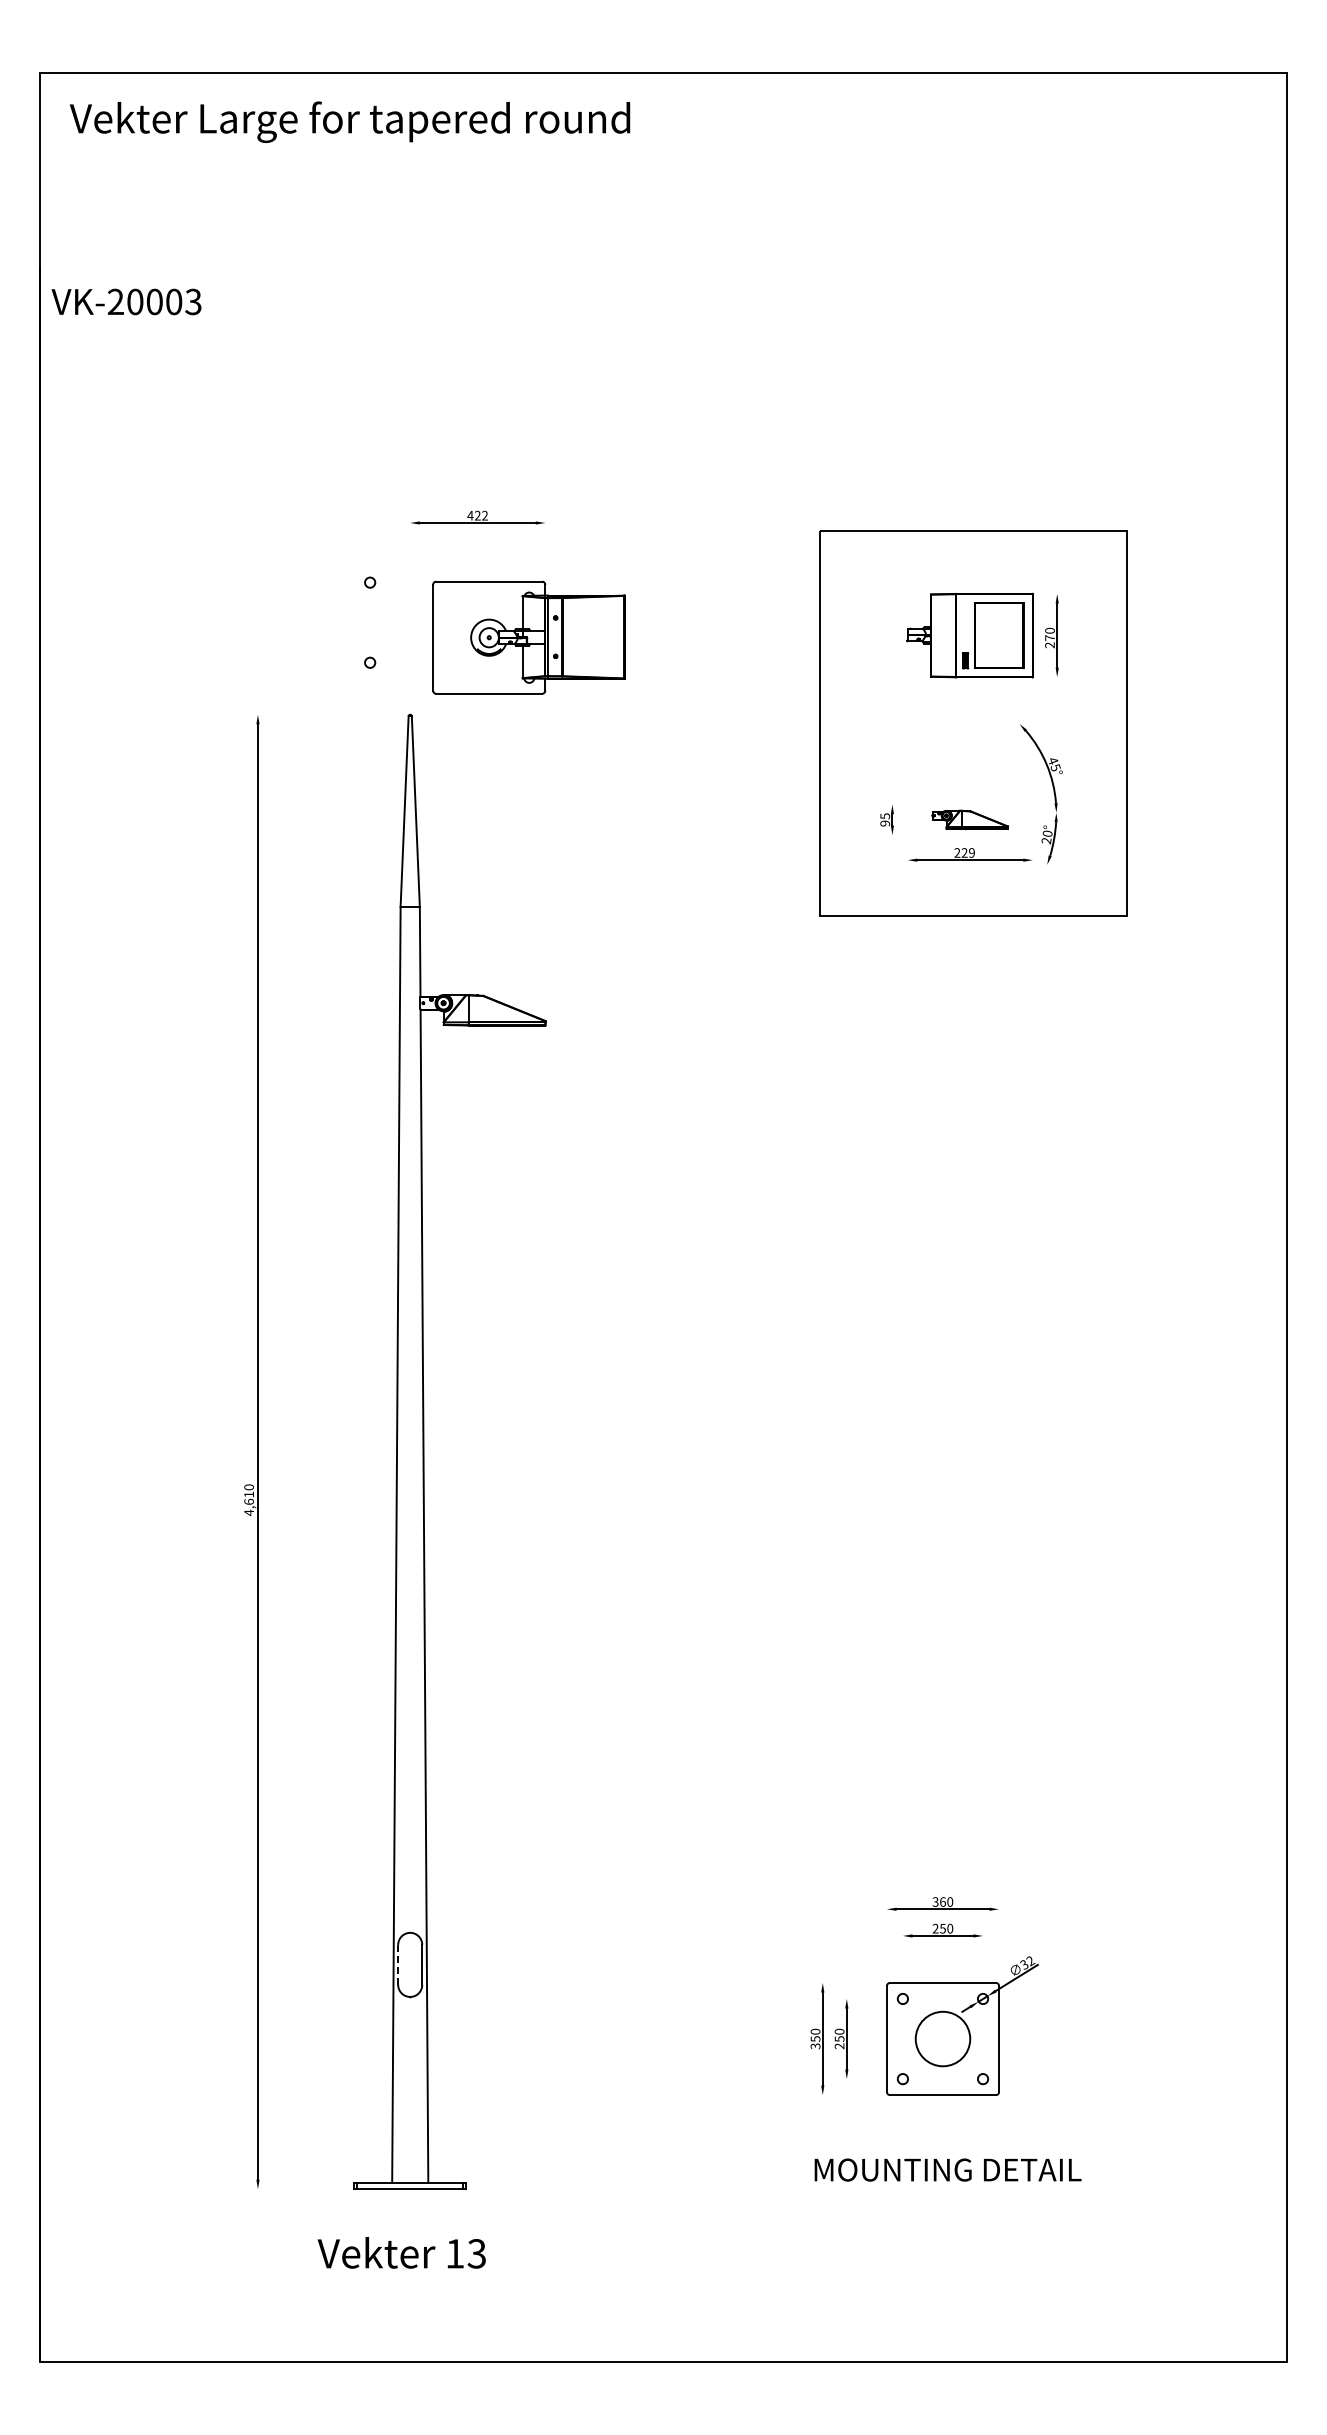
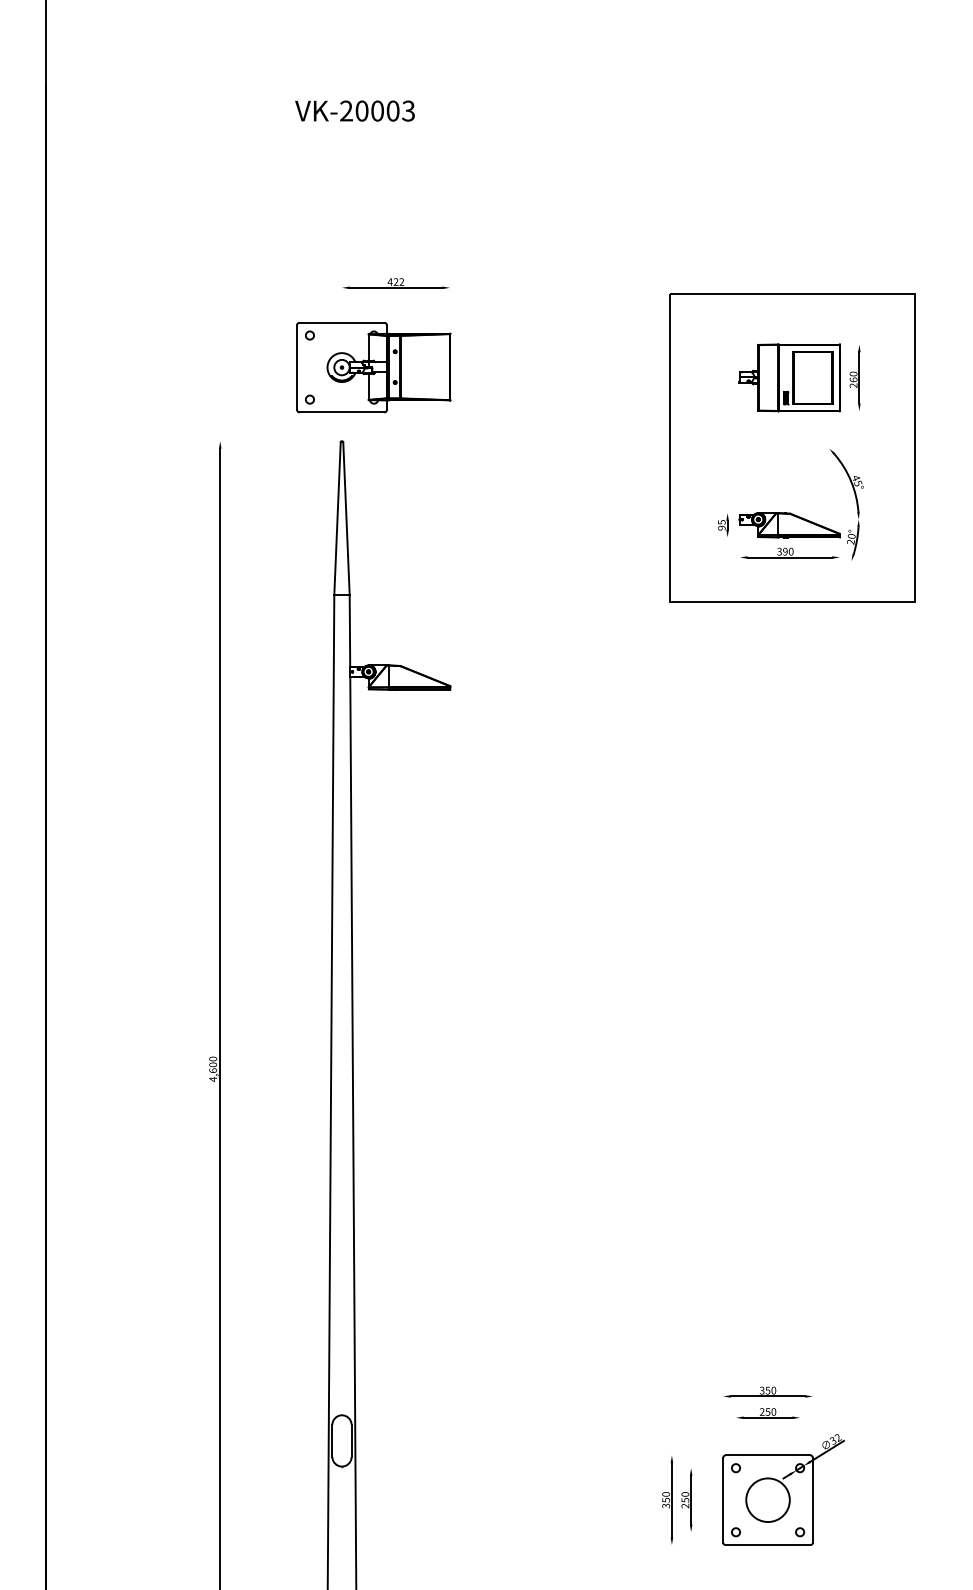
text: (126, 301) -> (355, 110), moved
part: (528, 637) -> (373, 367), moved
text: (1049, 637) -> (853, 379), 270 -> 260
part: (969, 819) -> (789, 524), size x1.67
text: (964, 852) -> (785, 551), 229 -> 390
text: (249, 1494) -> (213, 1064), 4,610 -> 4,600
text: (942, 1901) -> (767, 1390), 360 -> 350
line: (398, 1965) -> (332, 1441), dashed -> solid

